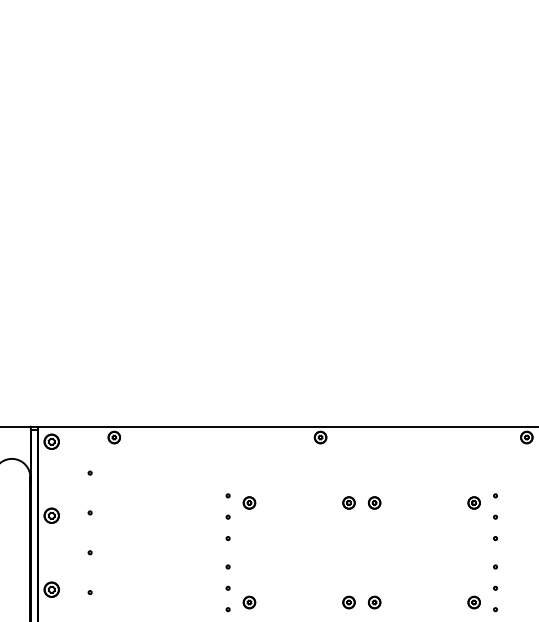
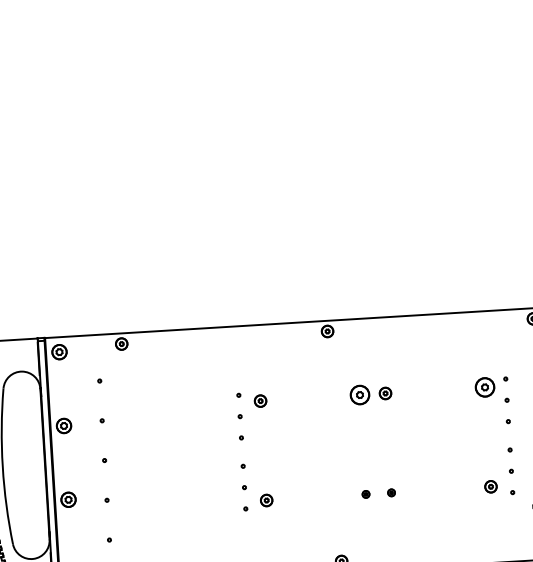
part: (348, 502) -> (359, 394), size x1.6
part: (473, 502) -> (484, 386), size x1.6
part: (348, 602) -> (365, 494), size x0.6
part: (374, 602) -> (391, 492), size x0.6

